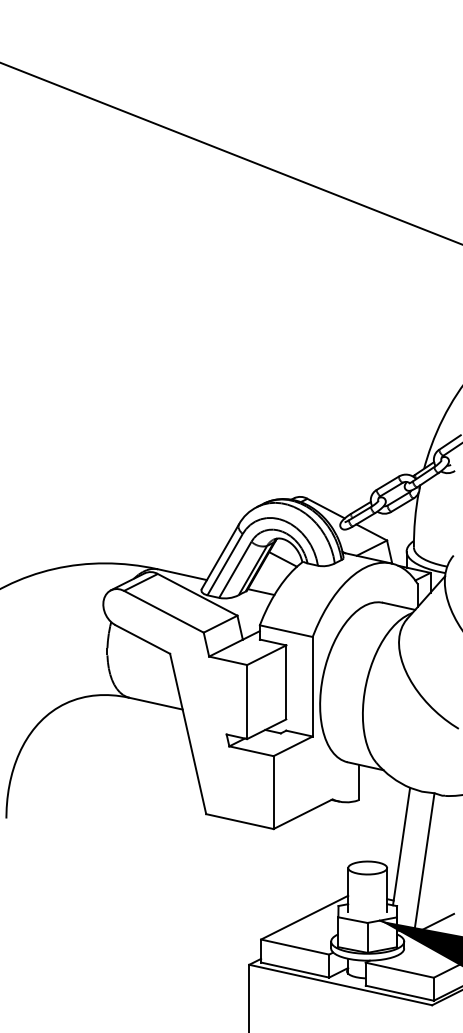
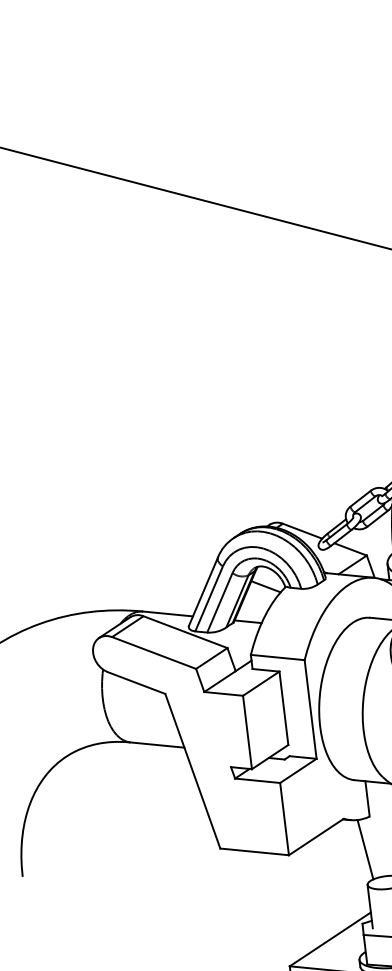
line: (350, 832) -> (365, 849), added

